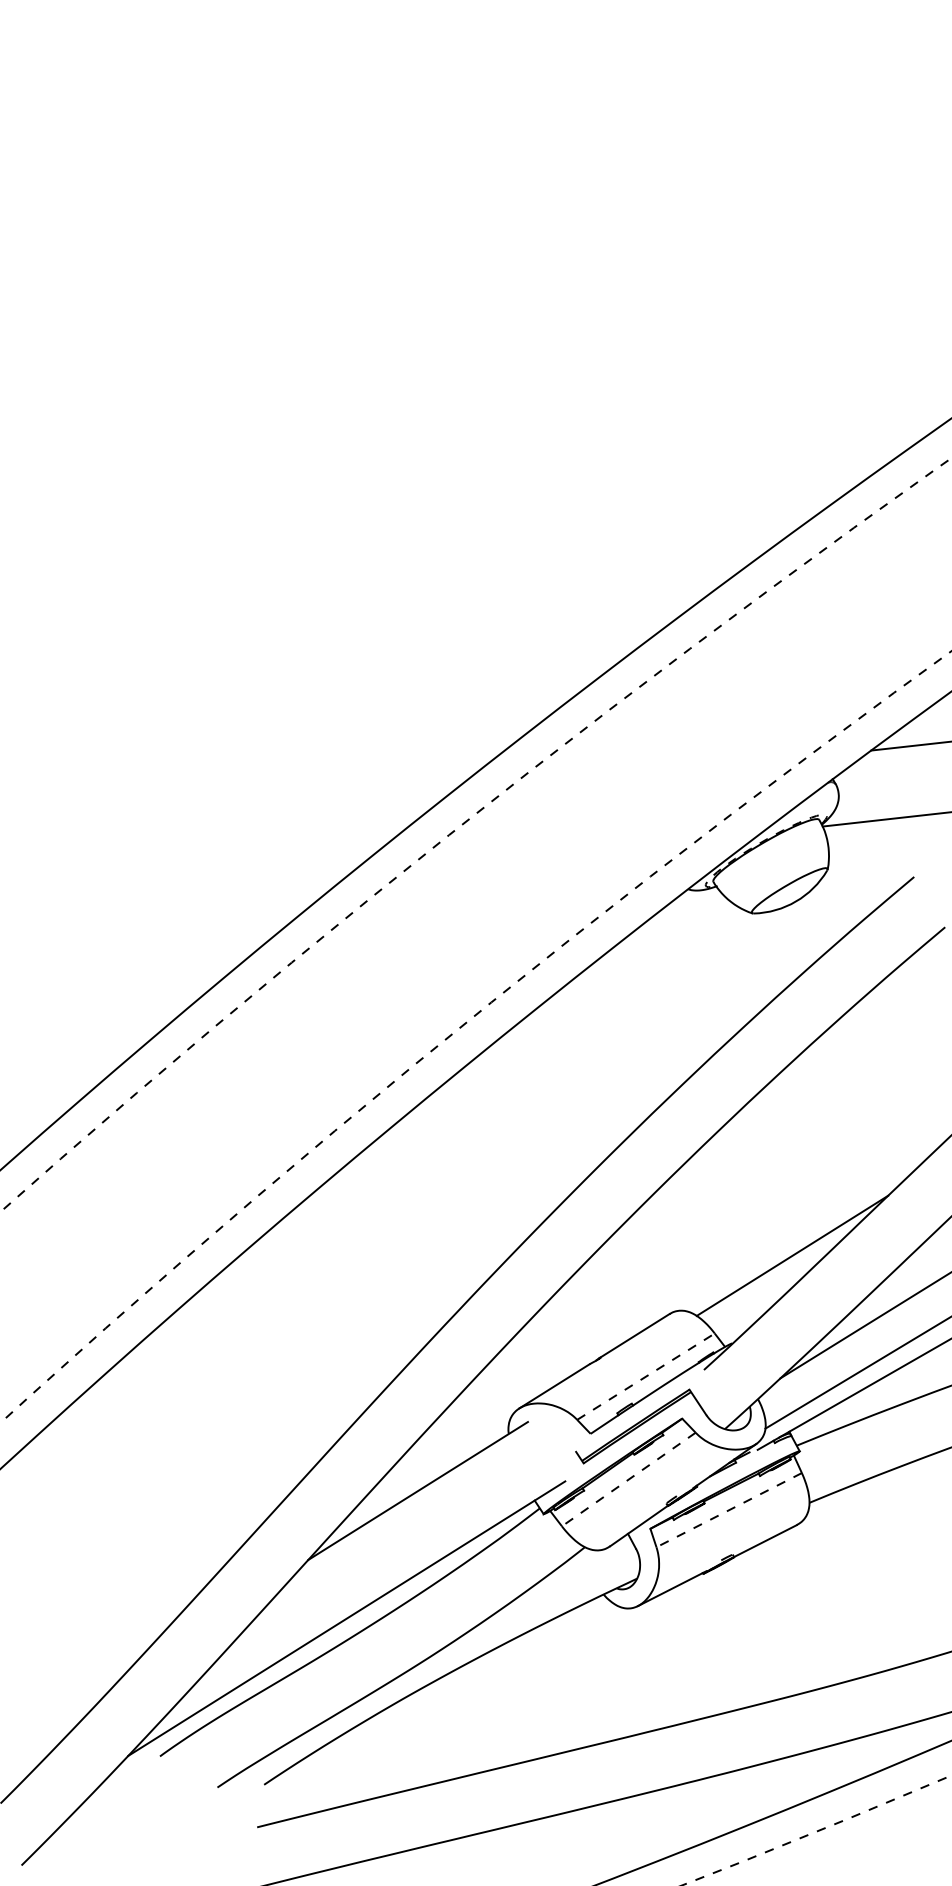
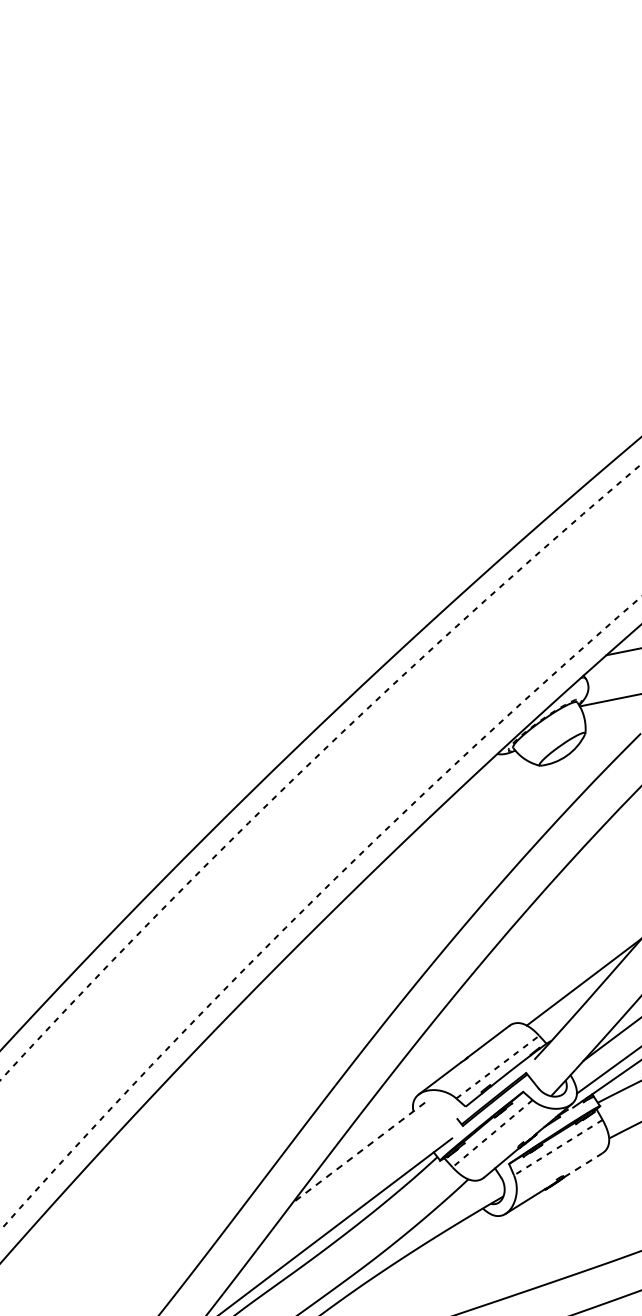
line: (417, 1492) -> (358, 1153), solid -> dashed
line: (765, 1541) -> (583, 1165), solid -> dashed

